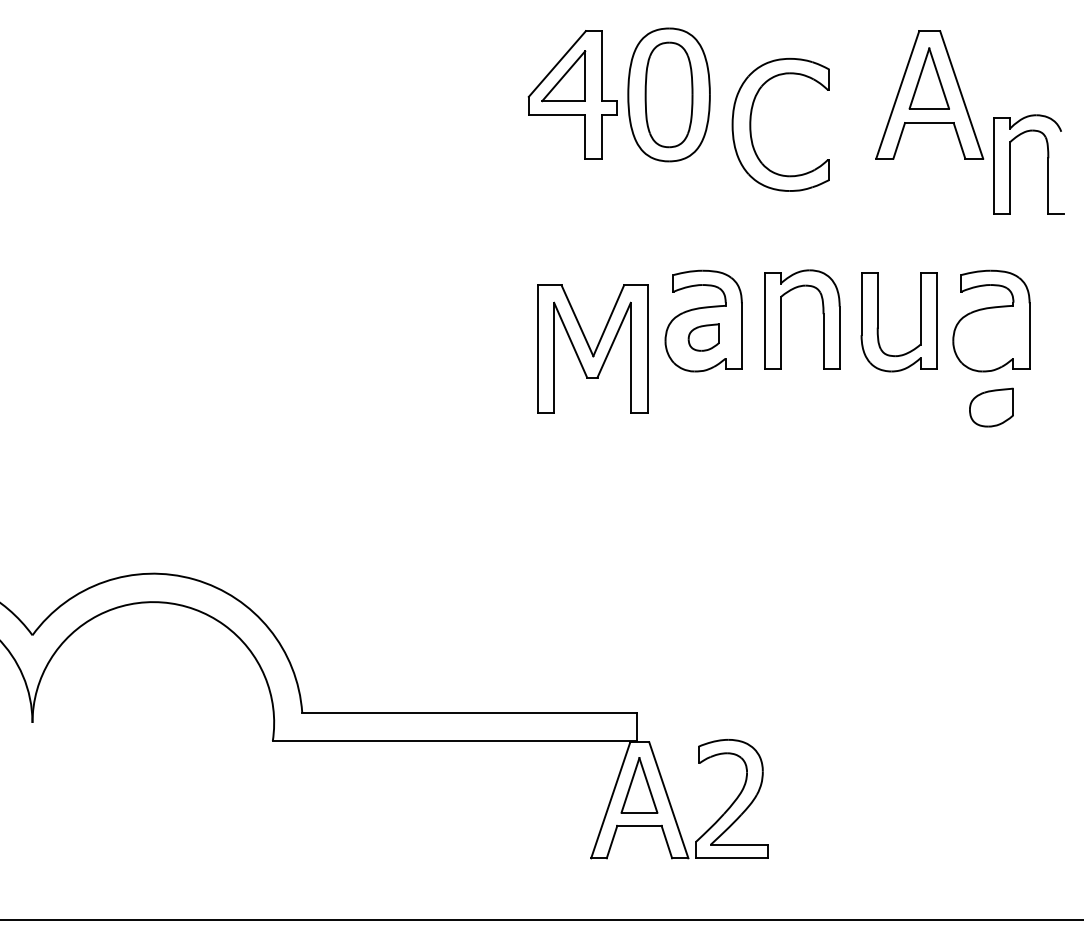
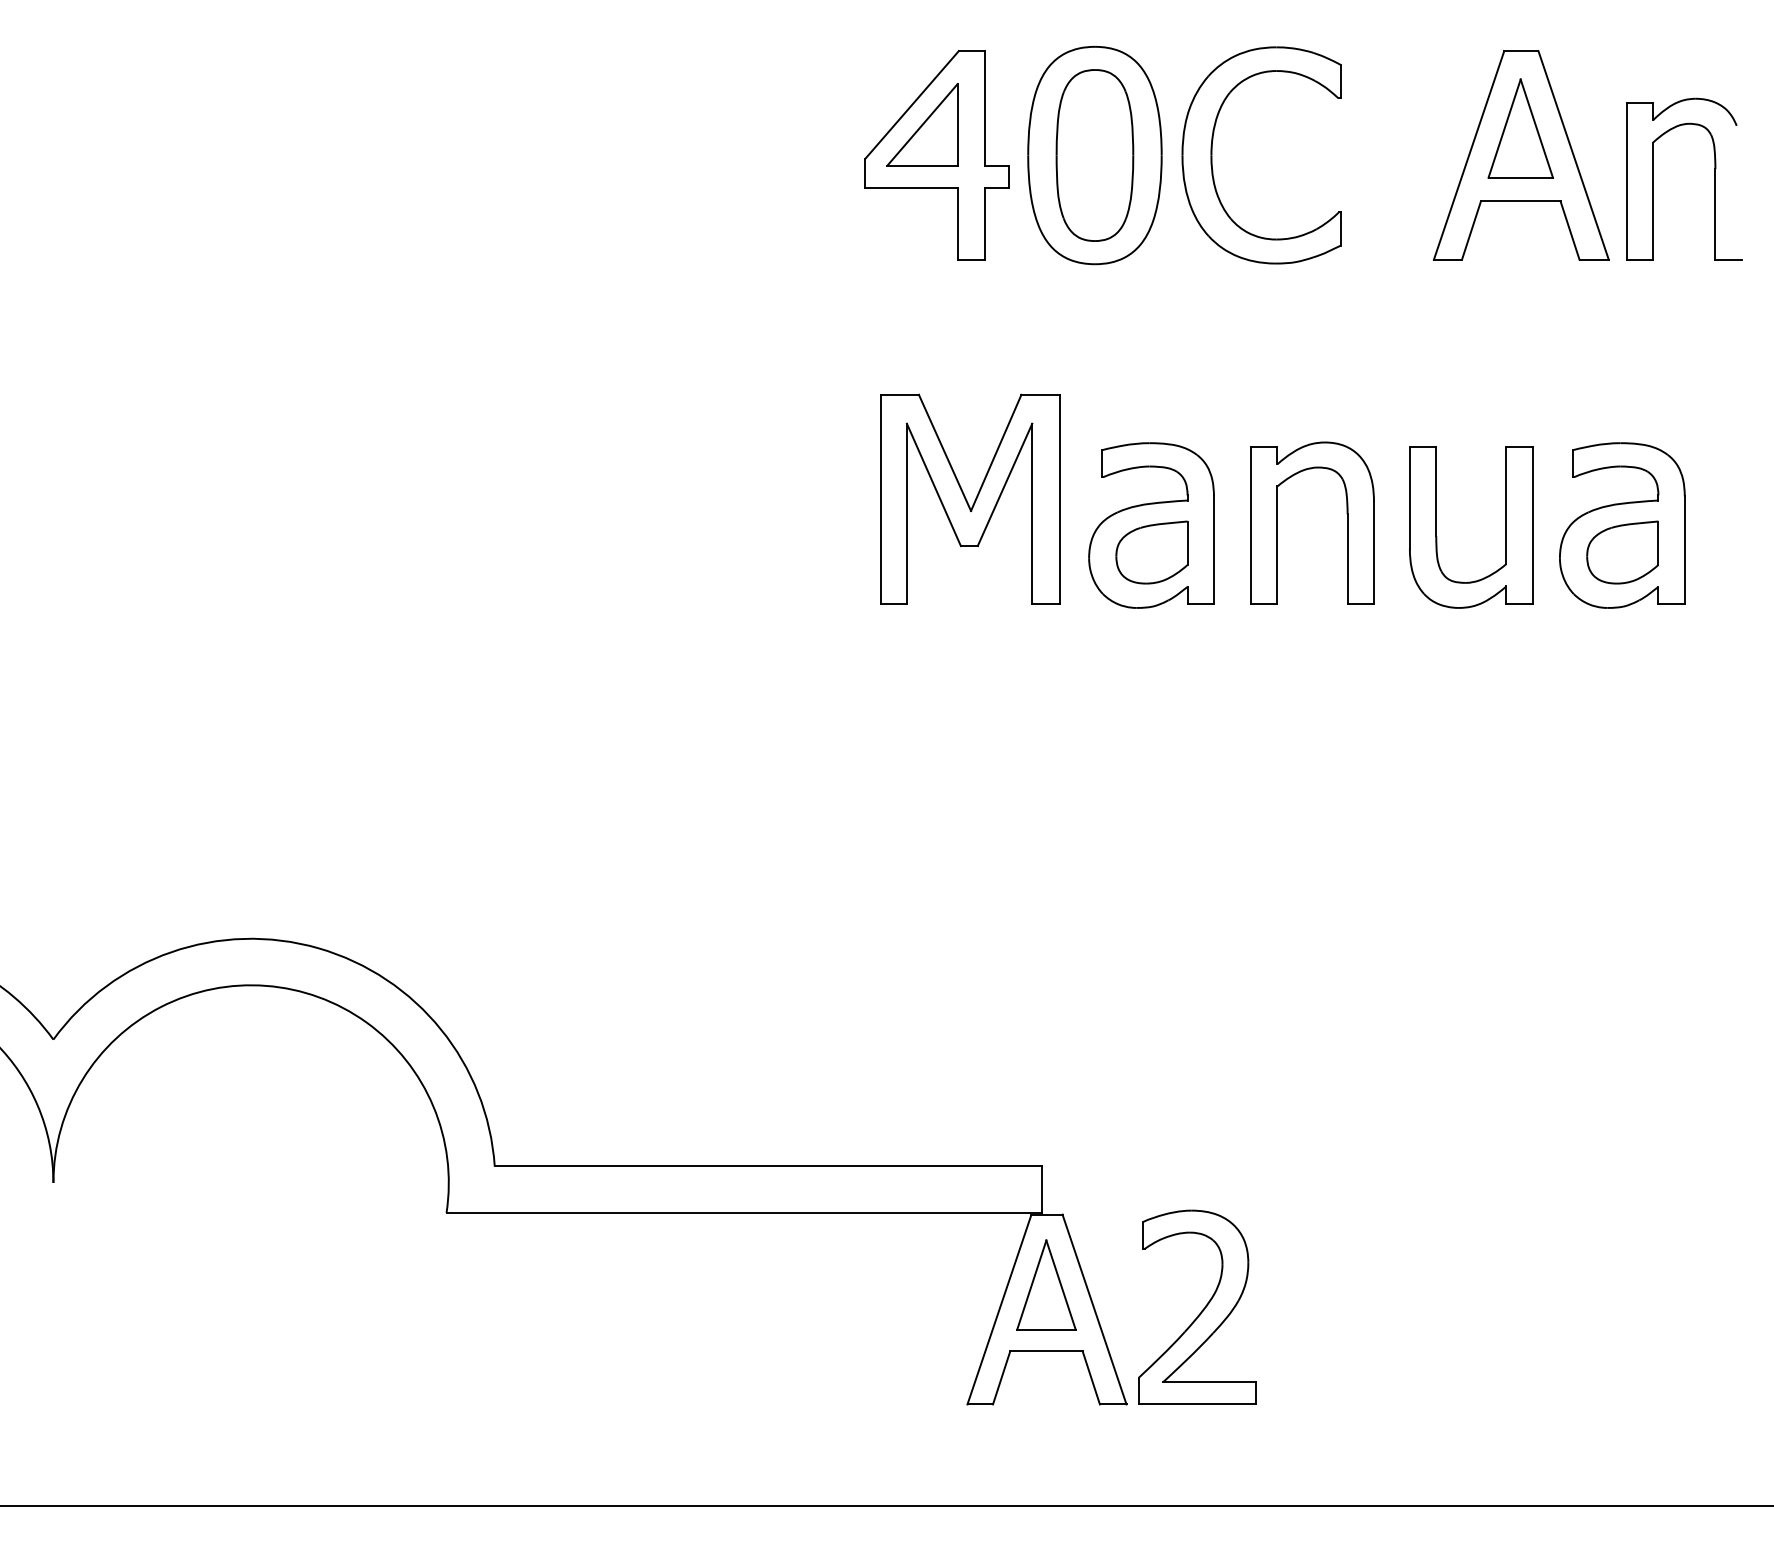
part: (751, 124) -> (1213, 154), moved
part: (1010, 164) -> (1653, 179), moved
part: (703, 337) -> (1151, 552), size x1.43
part: (592, 348) -> (969, 498), moved
part: (991, 407) -> (1622, 552), moved

